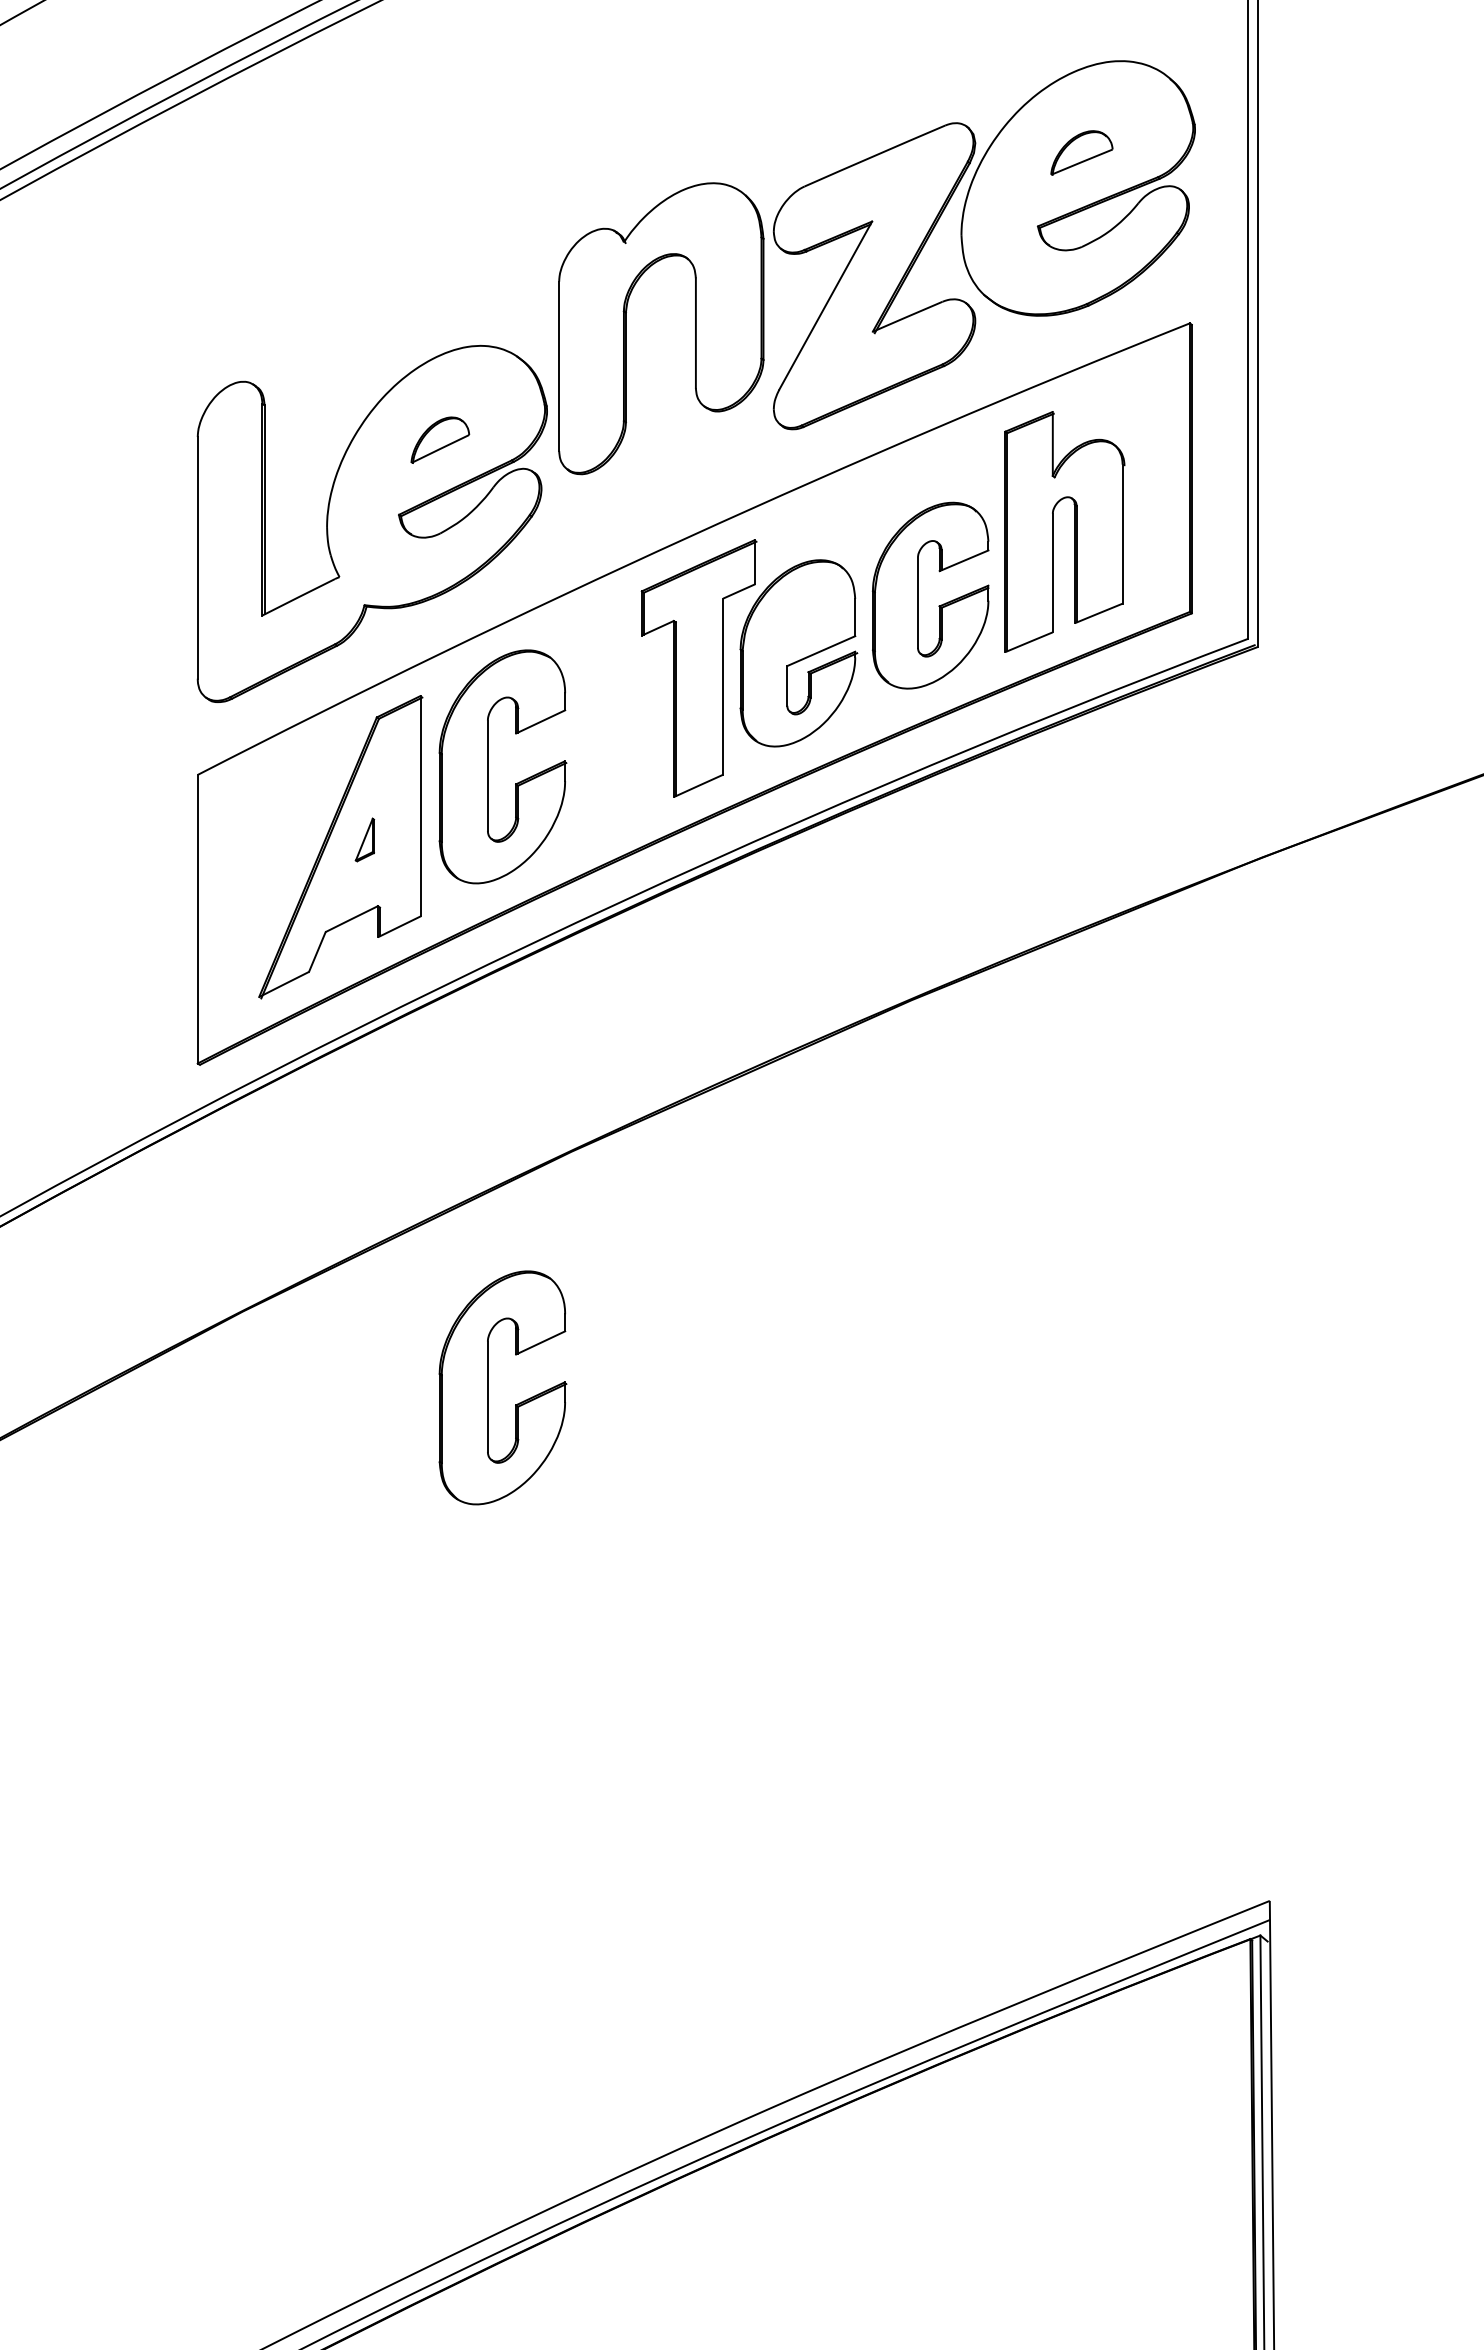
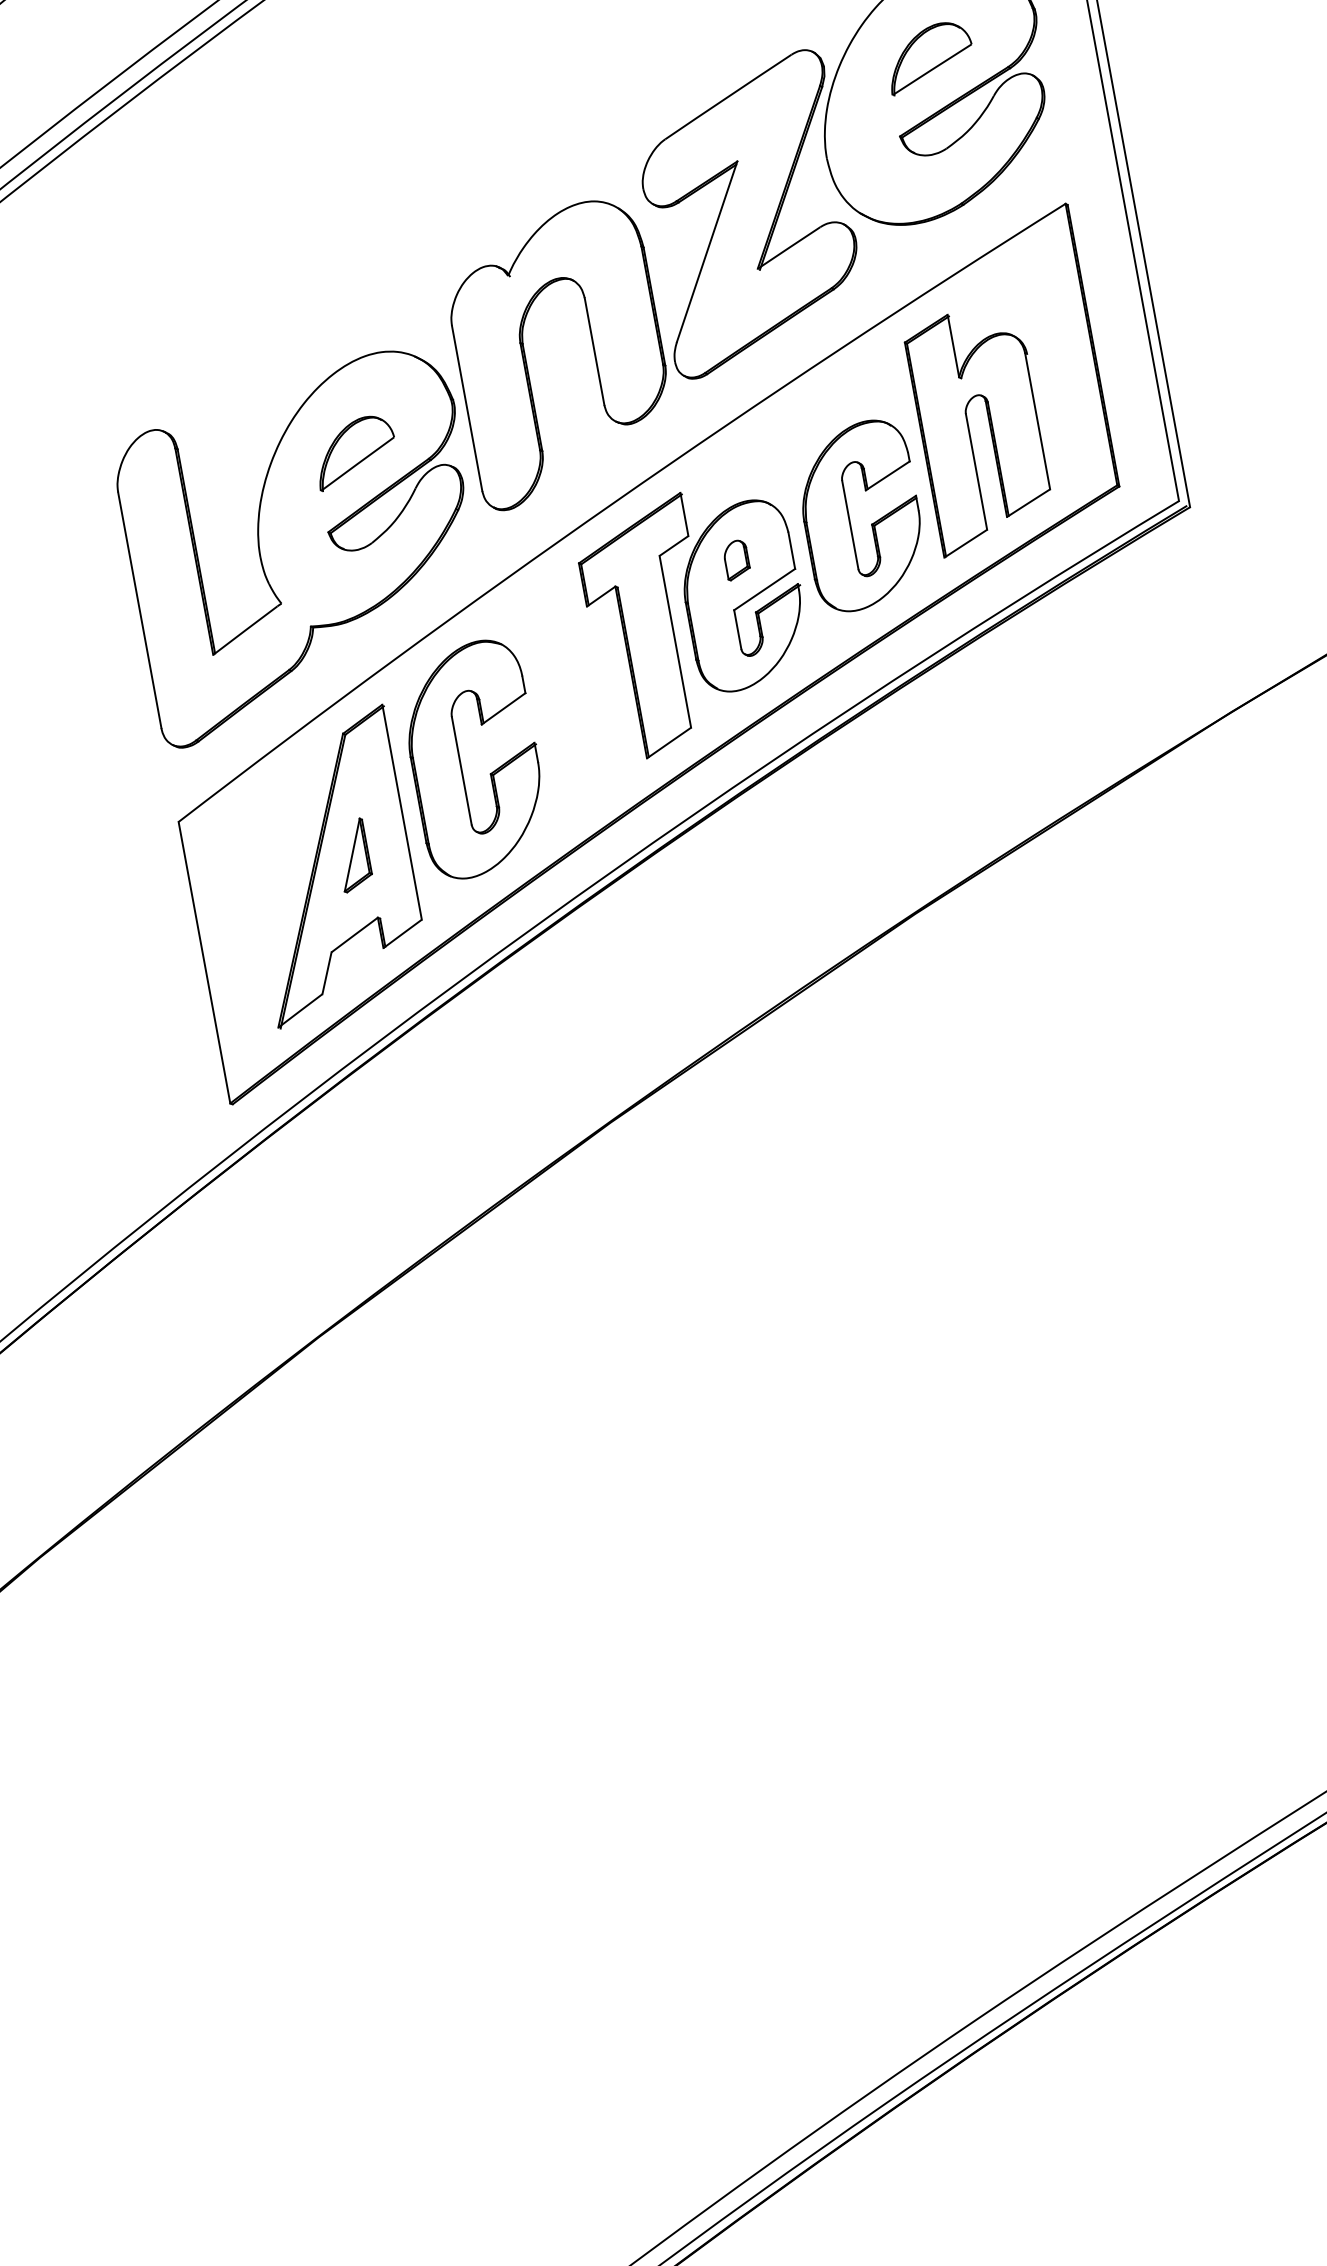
part: (1081, 152) -> (929, 56), size x1.43
part: (695, 328) -> (593, 347), moved
part: (440, 440) -> (355, 452), size x1.43
part: (798, 616) -> (736, 559), added
part: (364, 839) -> (352, 855), size x1.67
part: (488, 1387) -> (571, 1367), removed

